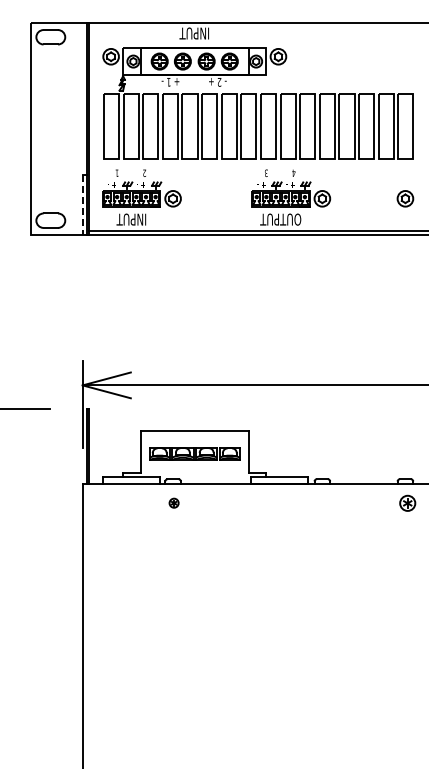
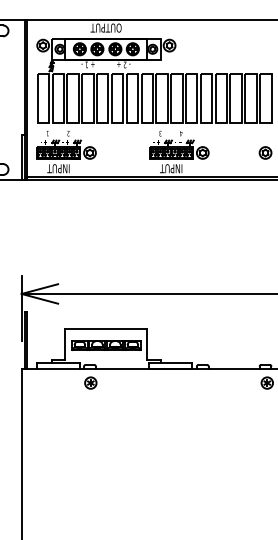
text: (193, 33) -> (105, 28), INPUT -> OUTPUT
line: (82, 205) -> (21, 158), dashed -> solid
text: (280, 219) -> (171, 168), OUTPUT -> INPUT
part: (173, 502) -> (90, 382), size x1.67

